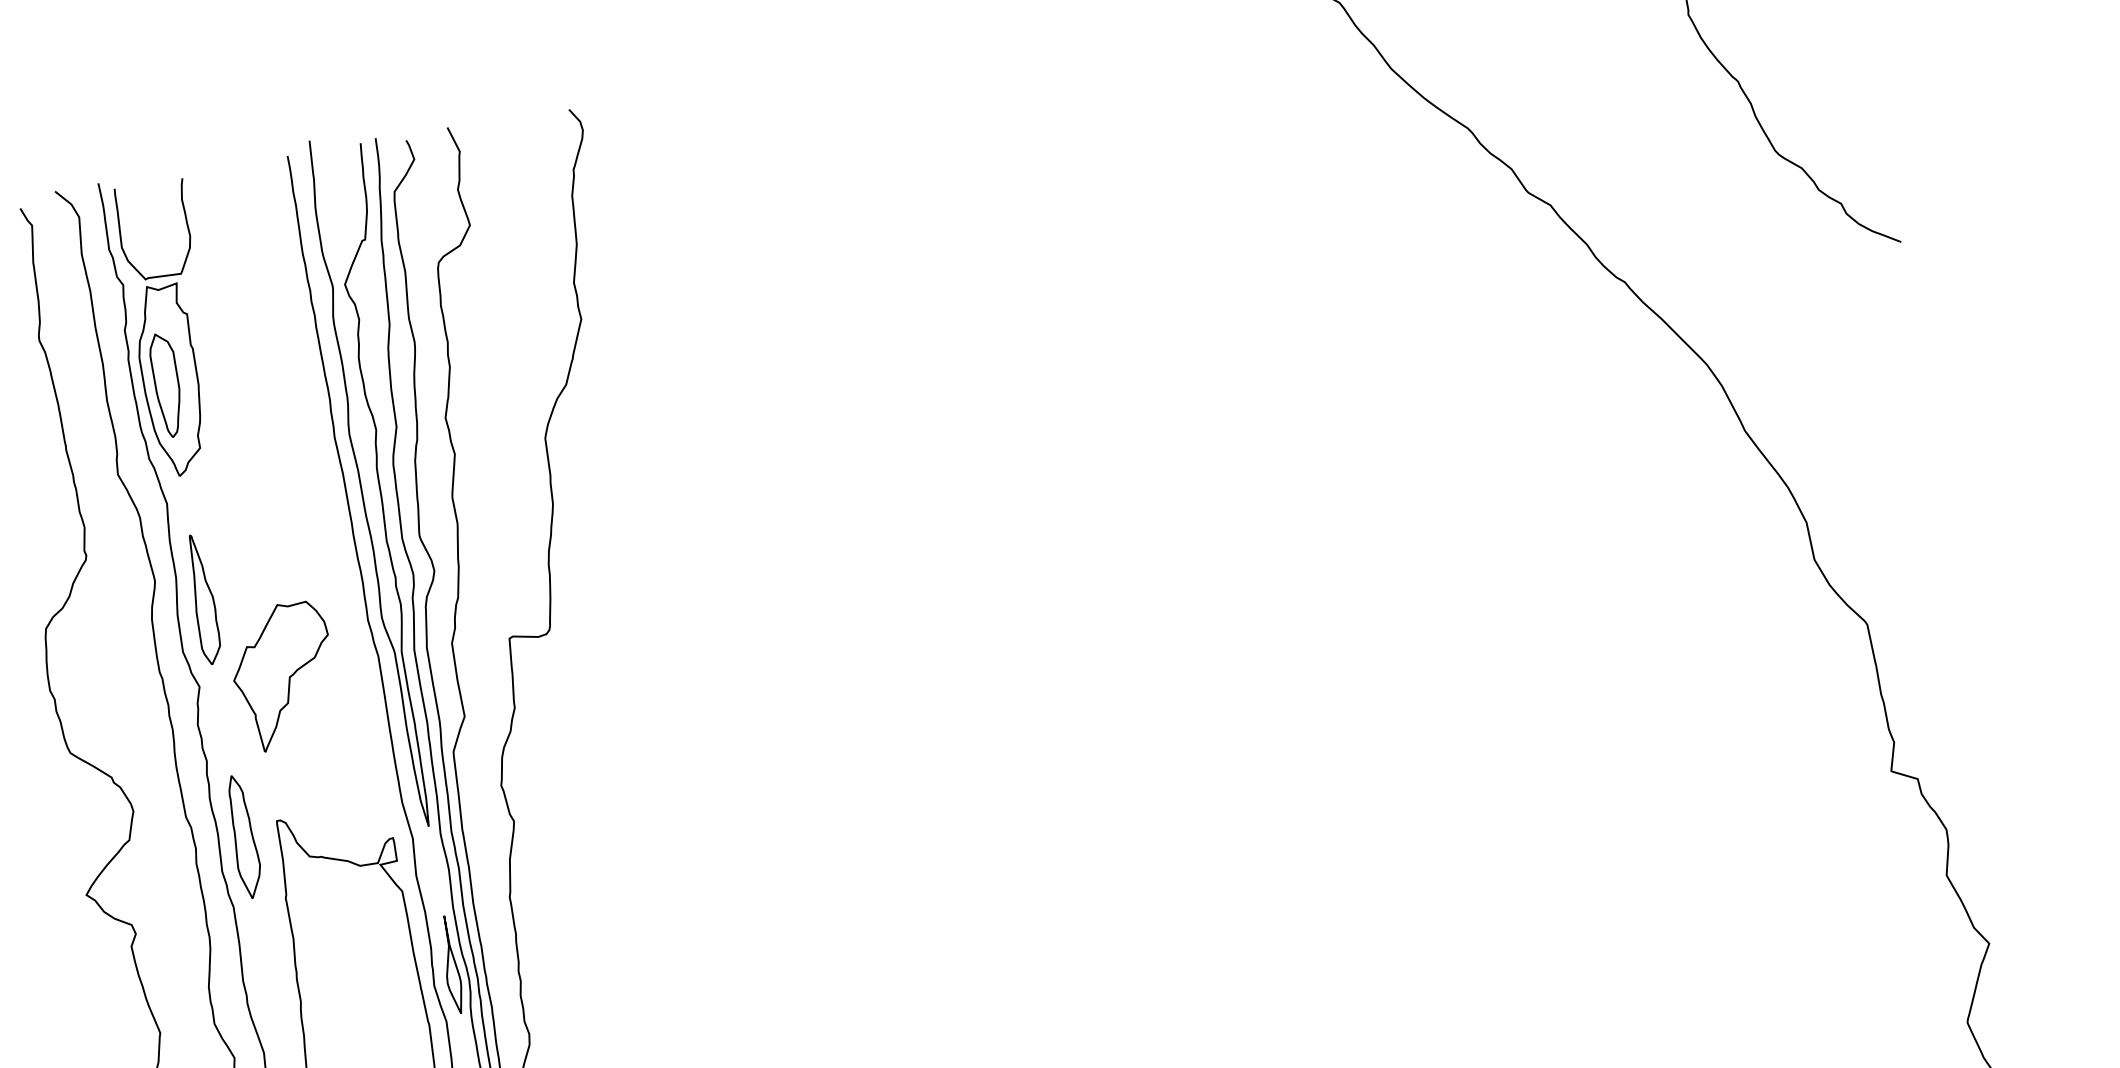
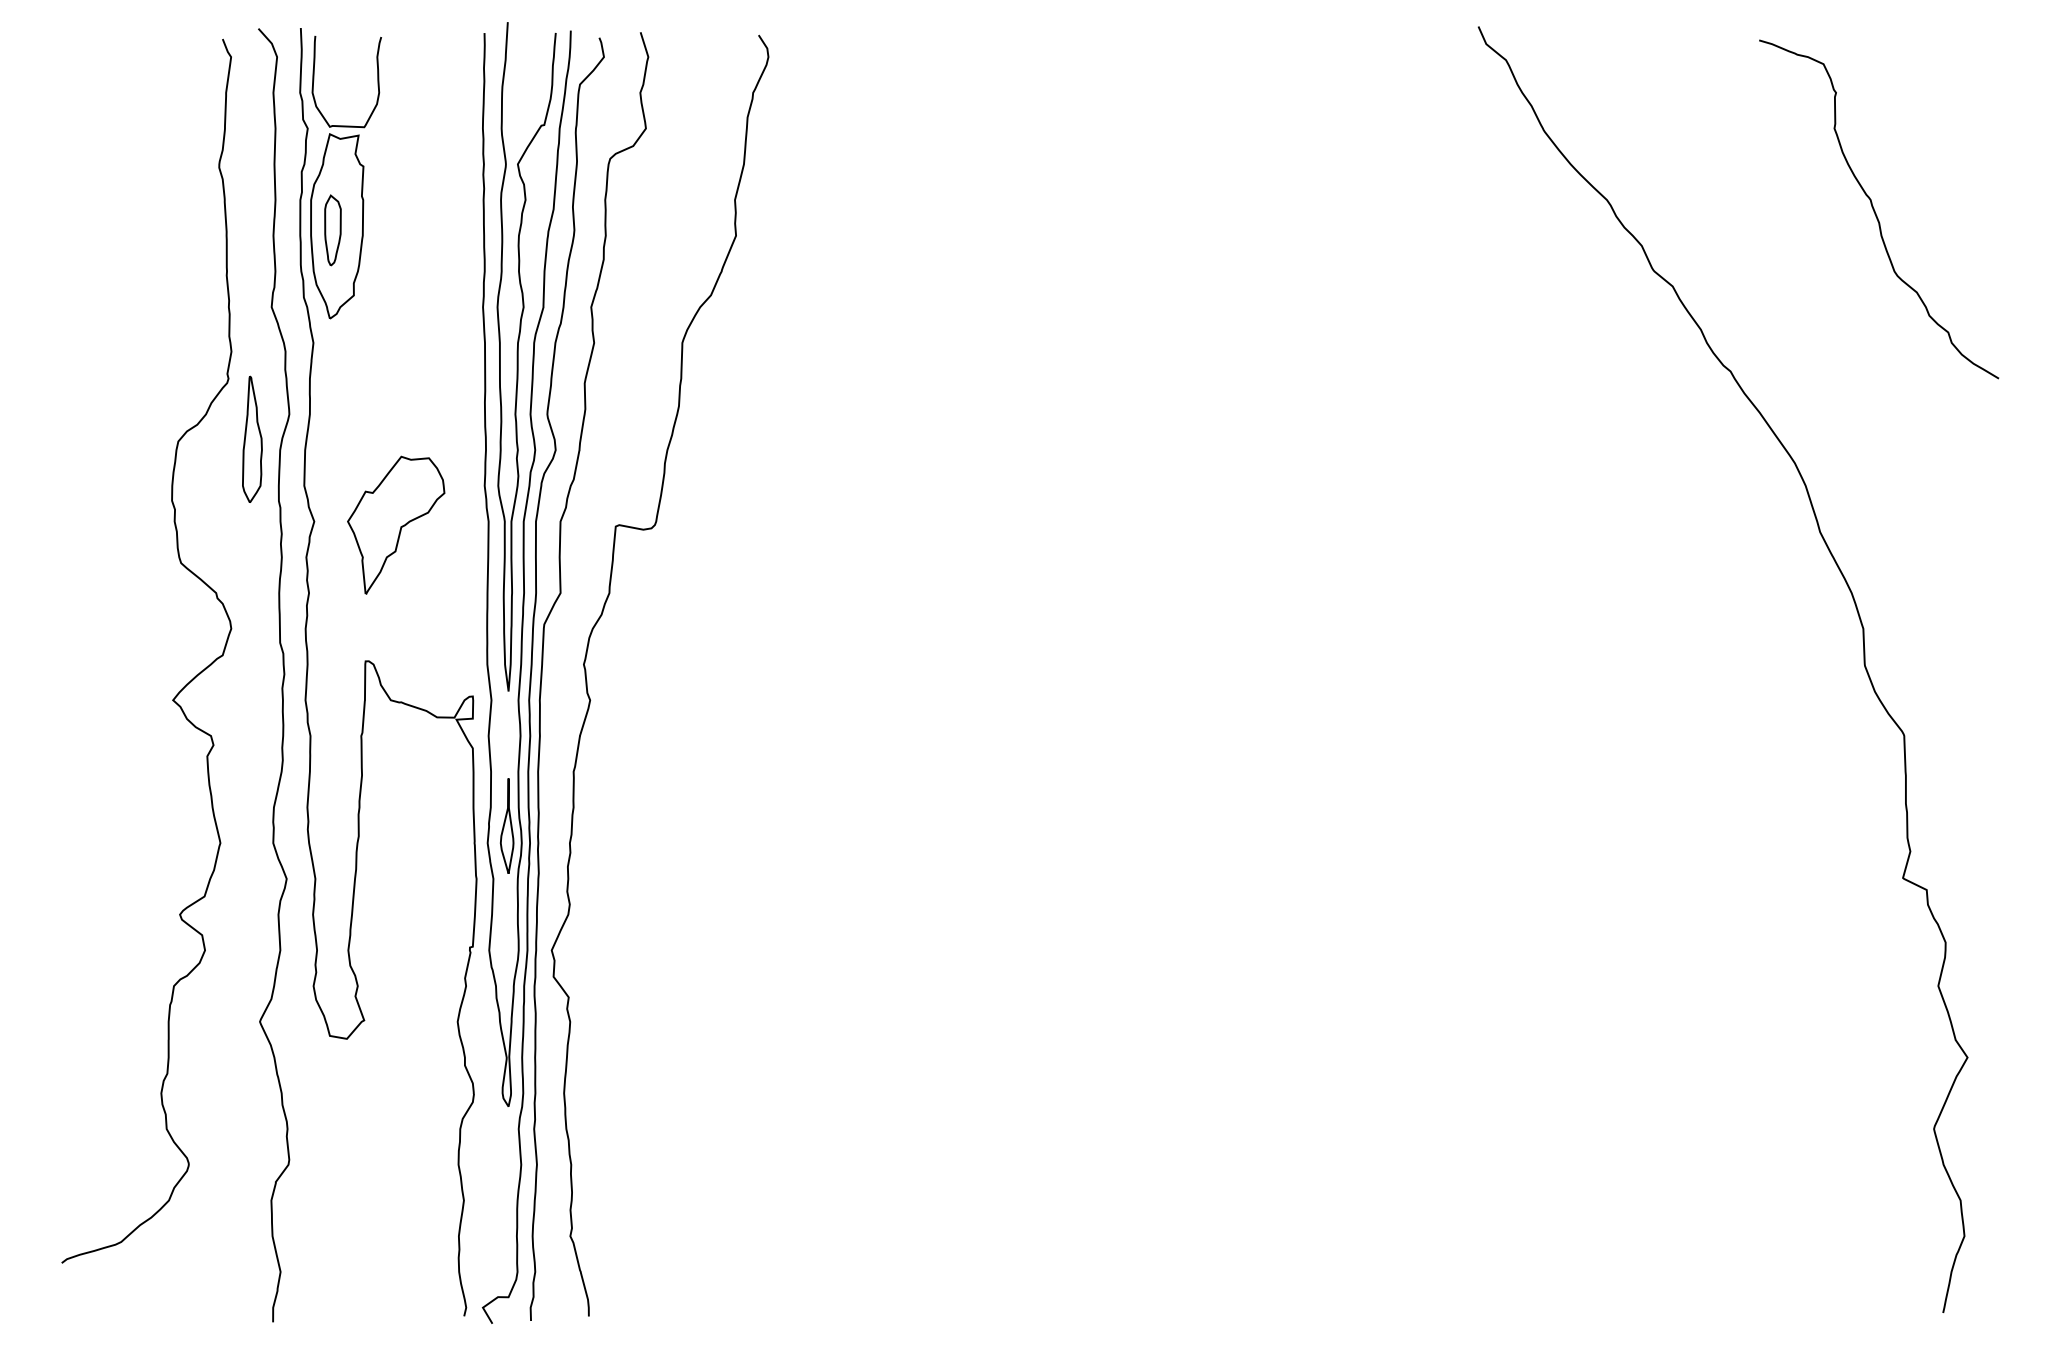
part: (166, 385) -> (332, 230), size x0.7
part: (203, 598) -> (252, 438), moved
part: (243, 836) -> (331, 670), removed

